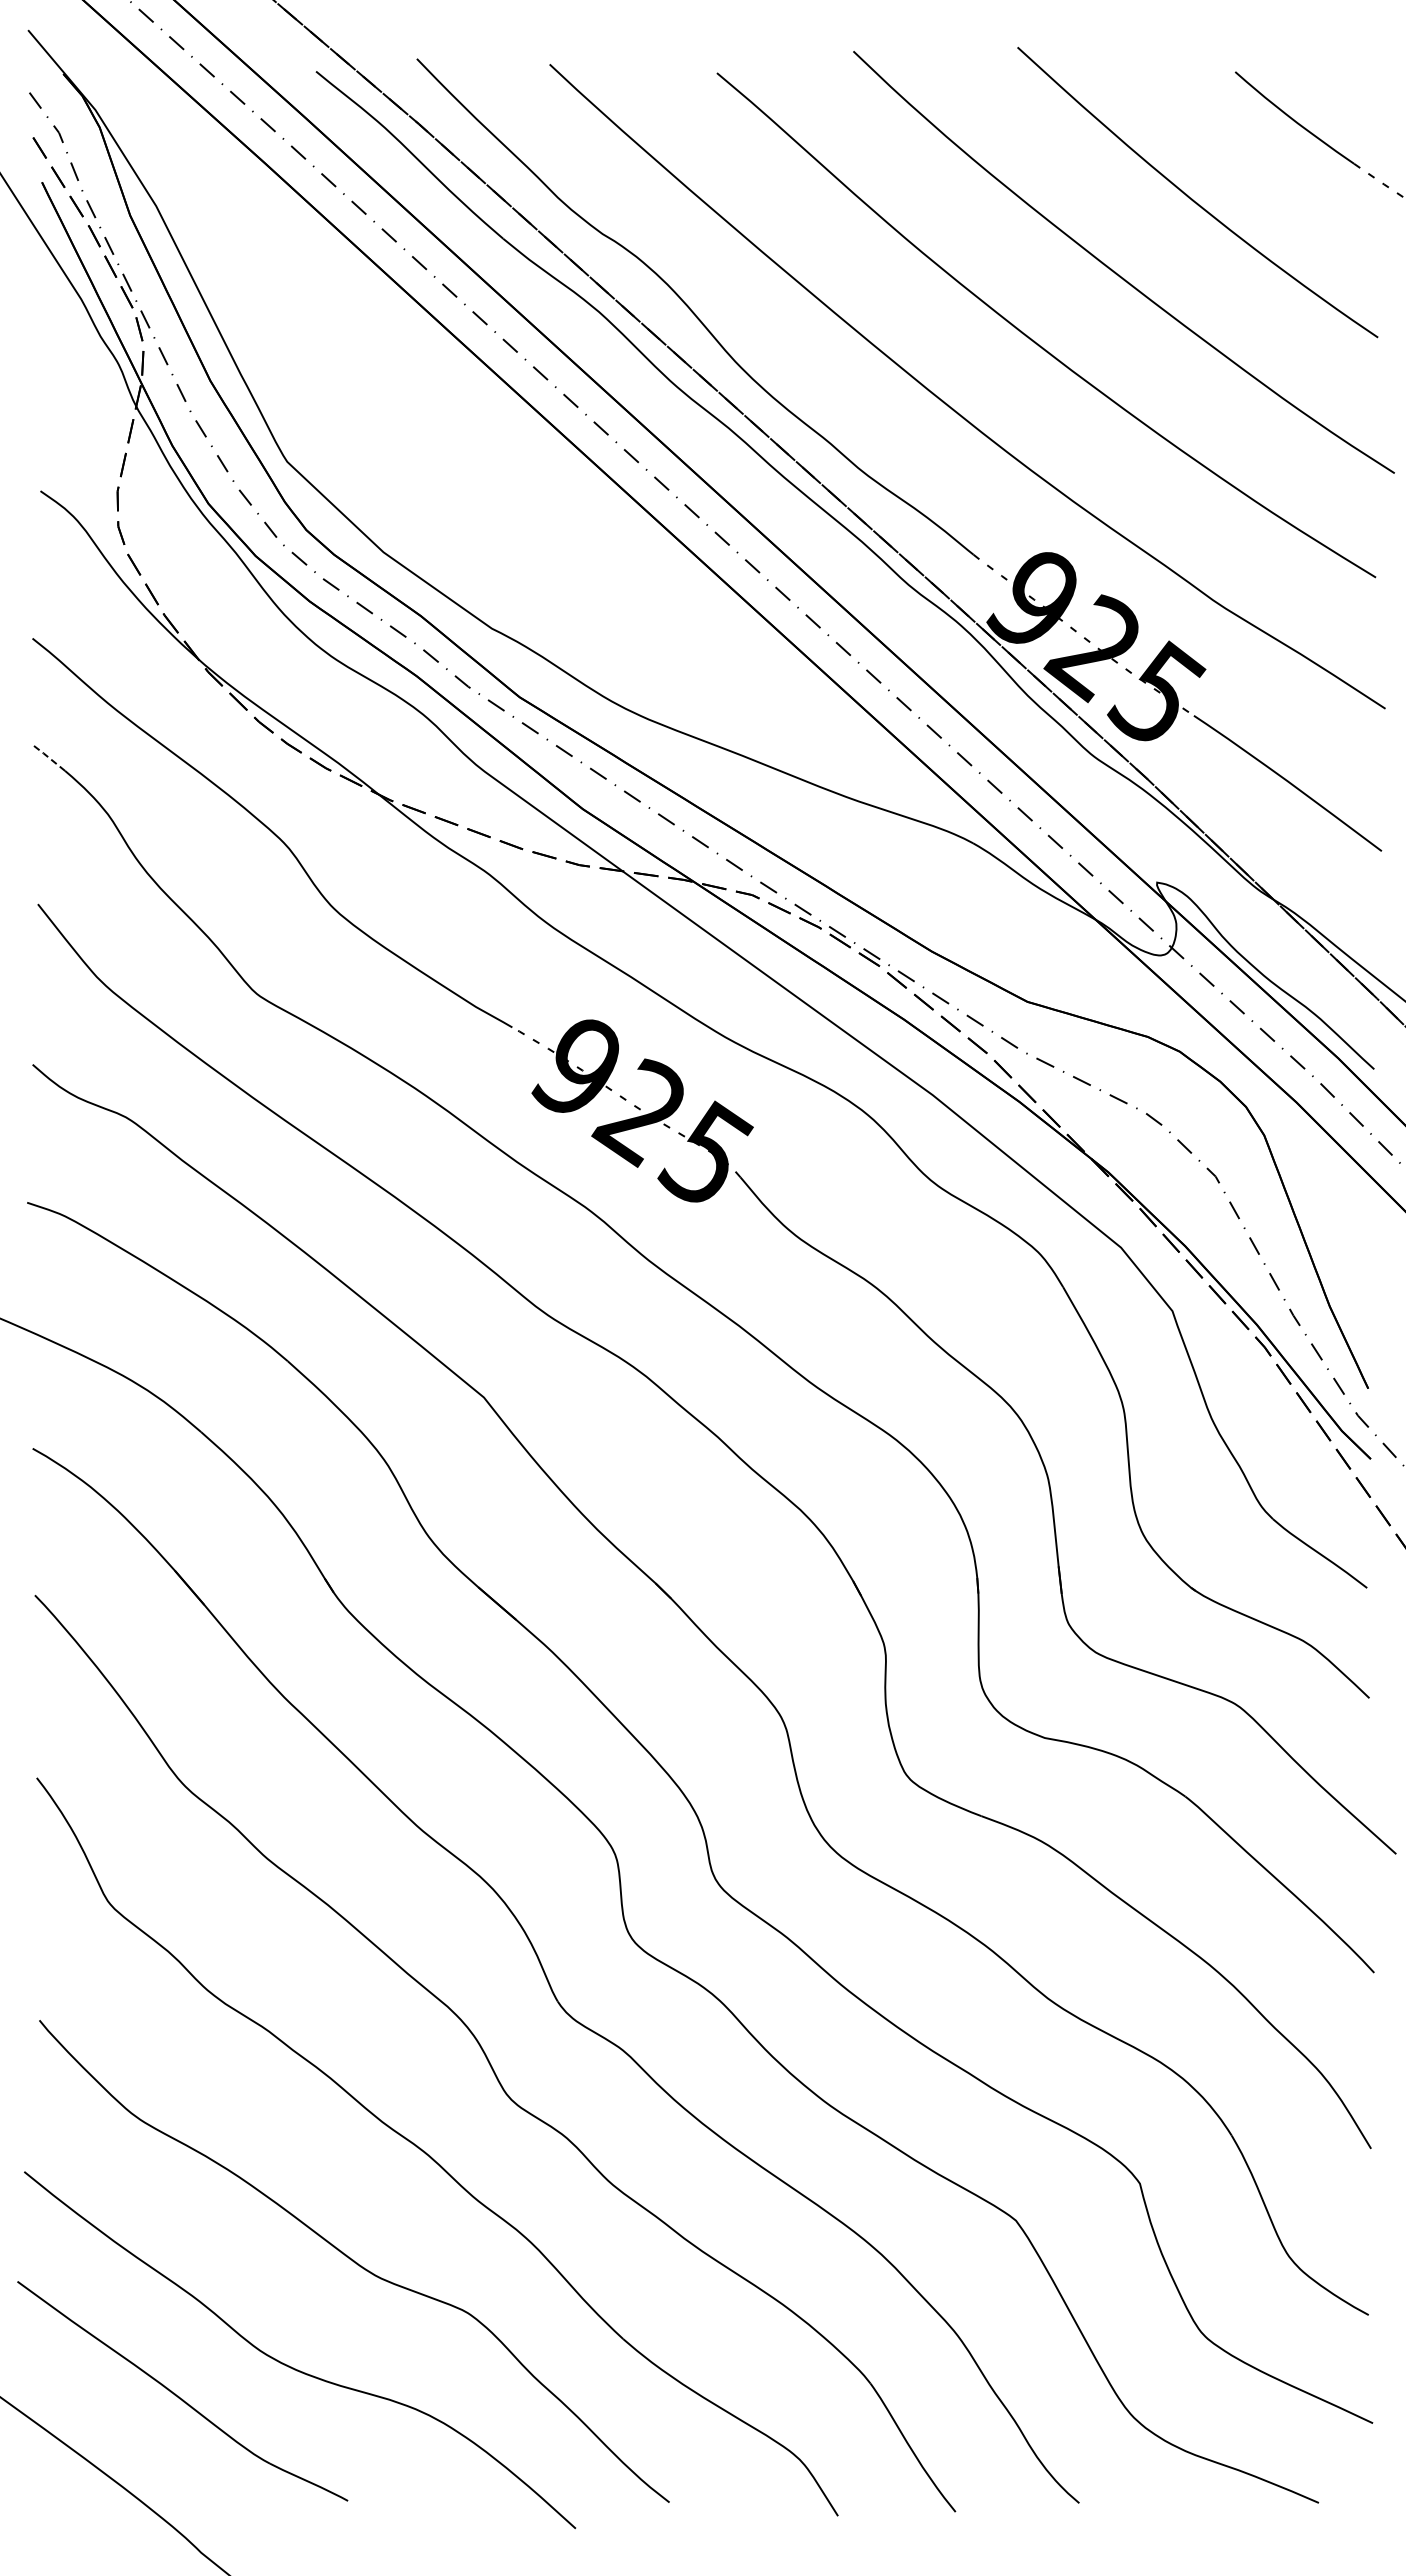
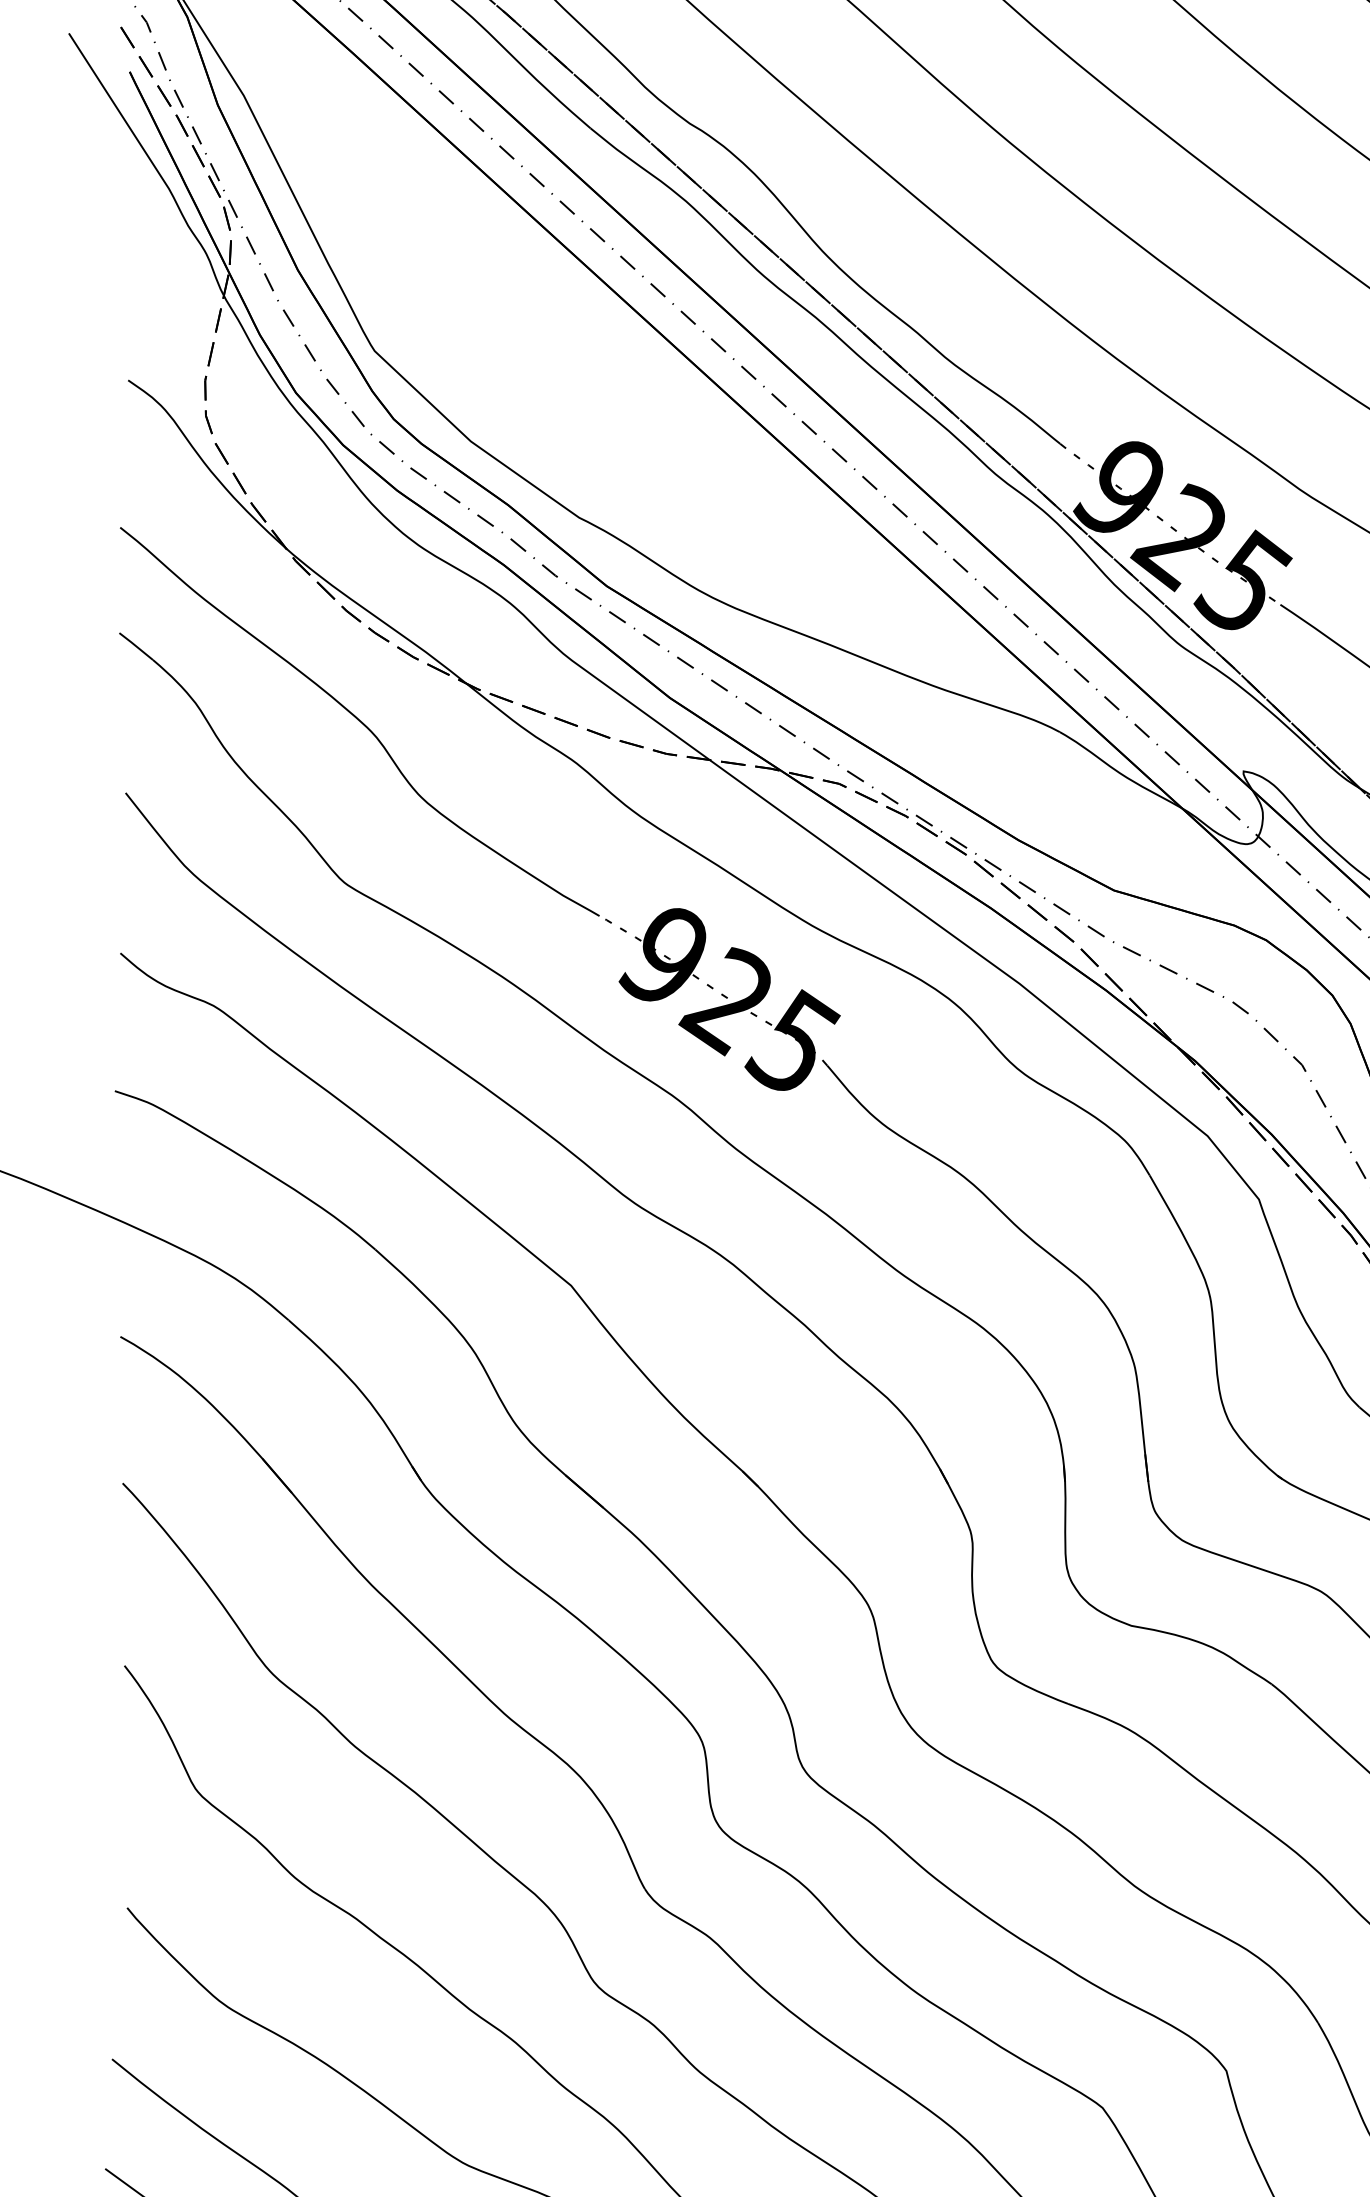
line: (47, 756) -> (135, 645), dashed -> solid

